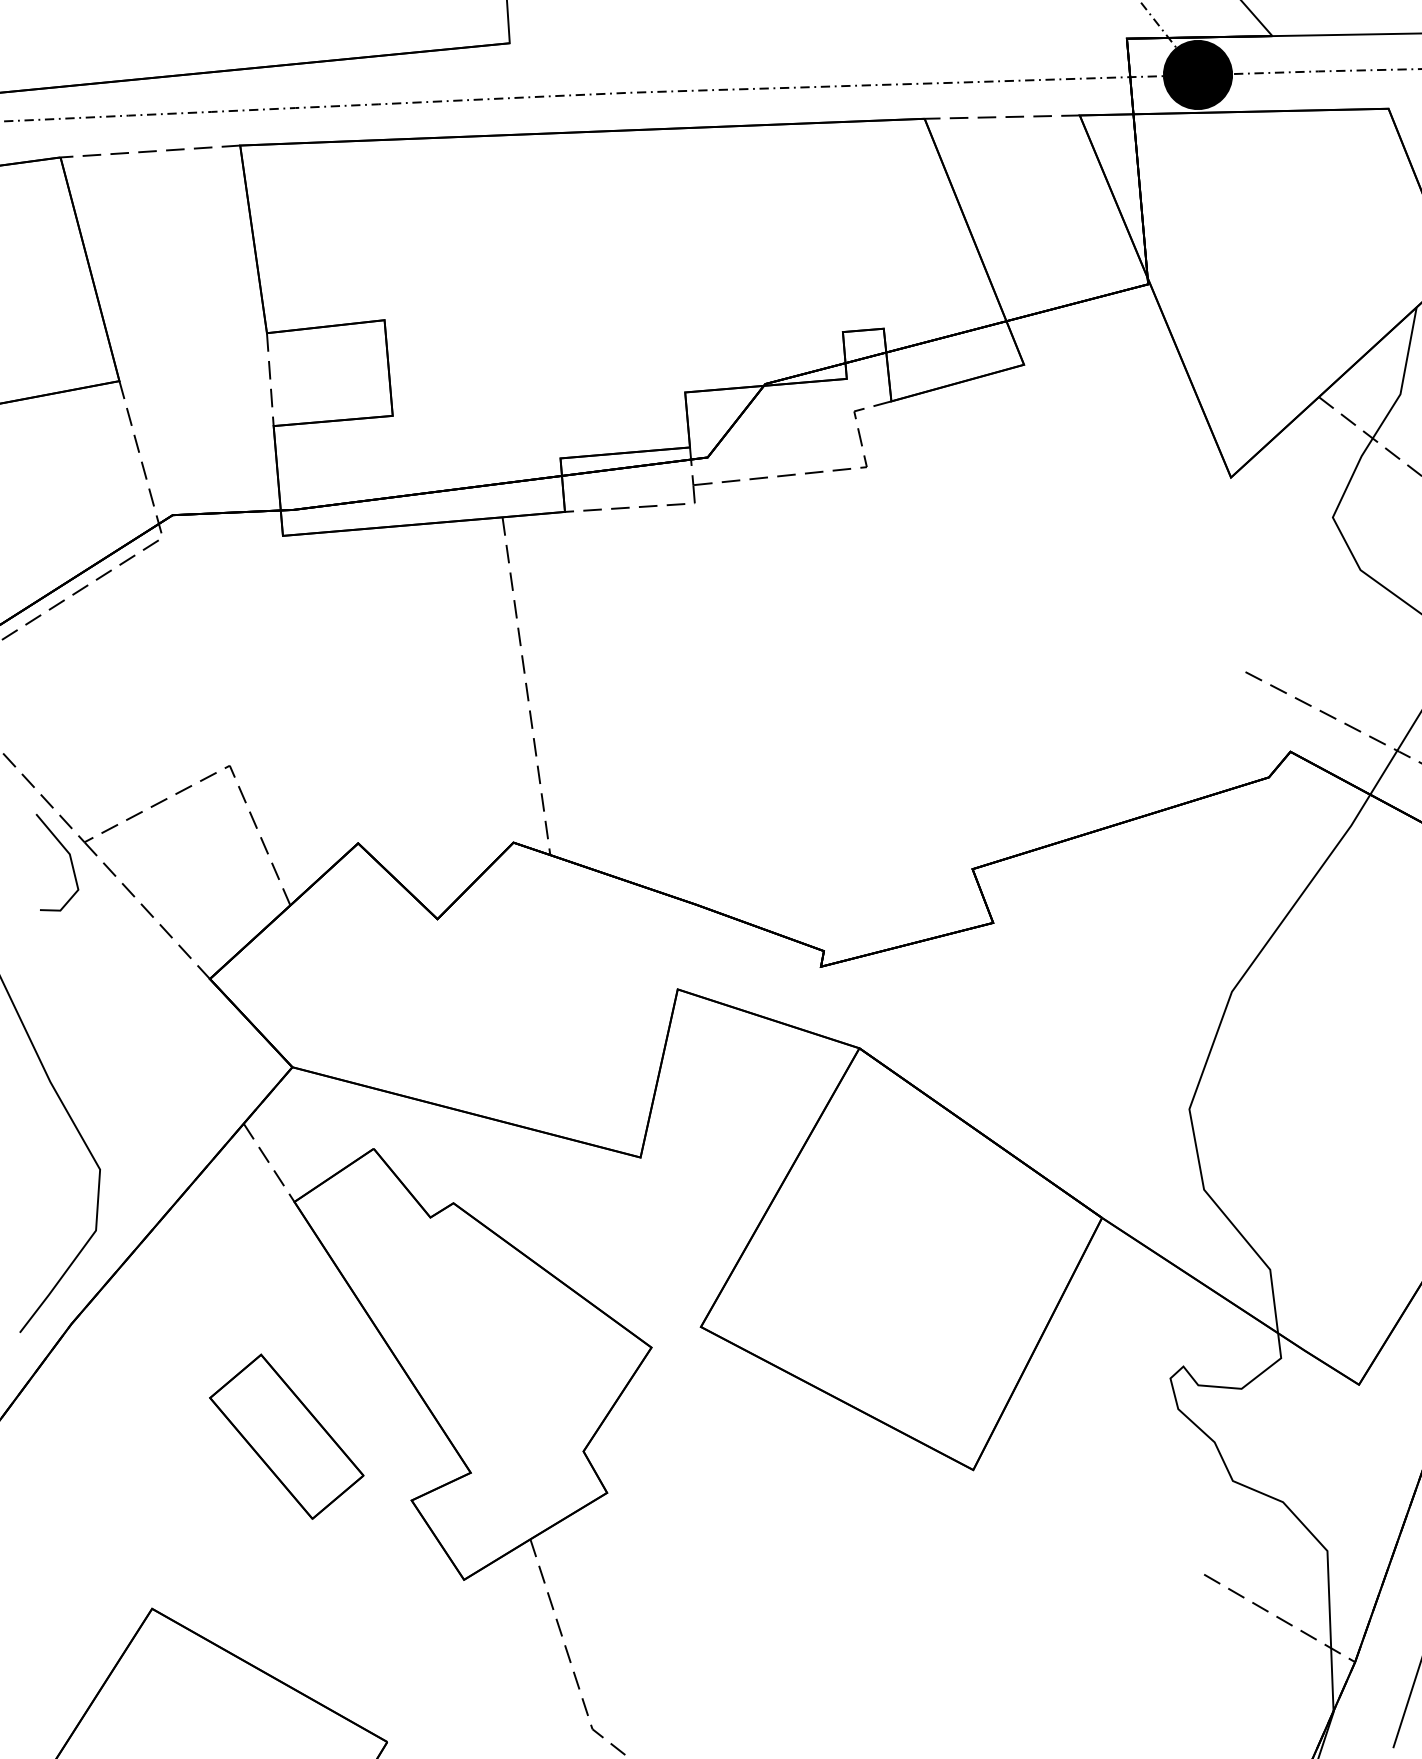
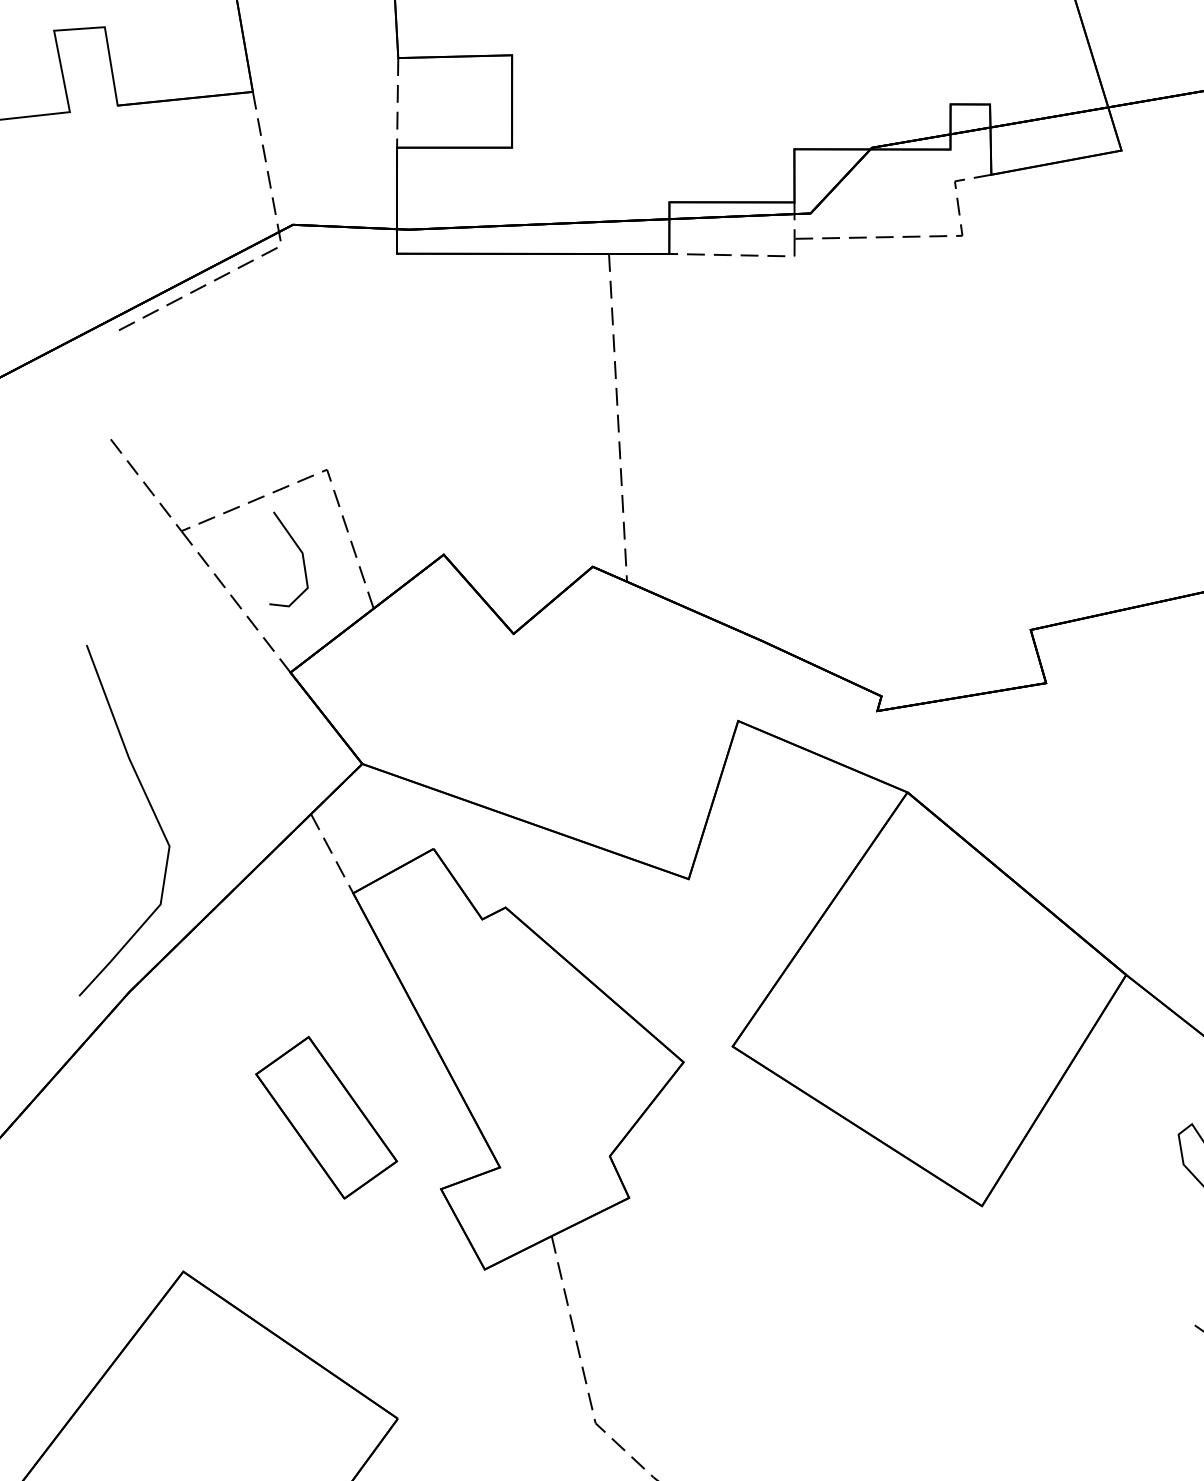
line: (69, 858) -> (301, 557), moved

